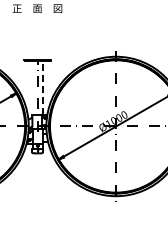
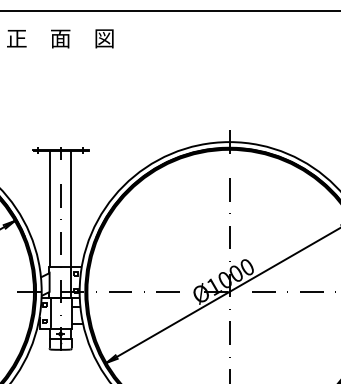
line: (32, 87) -> (49, 208), added
line: (42, 87) -> (71, 208), dashed -> solid

